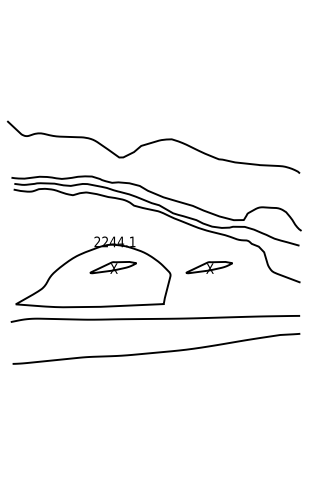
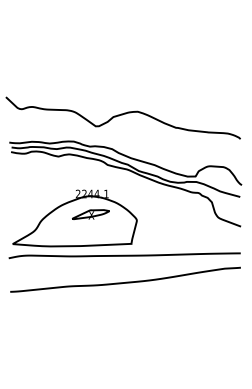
part: (208, 267) -> (167, 214), removed

